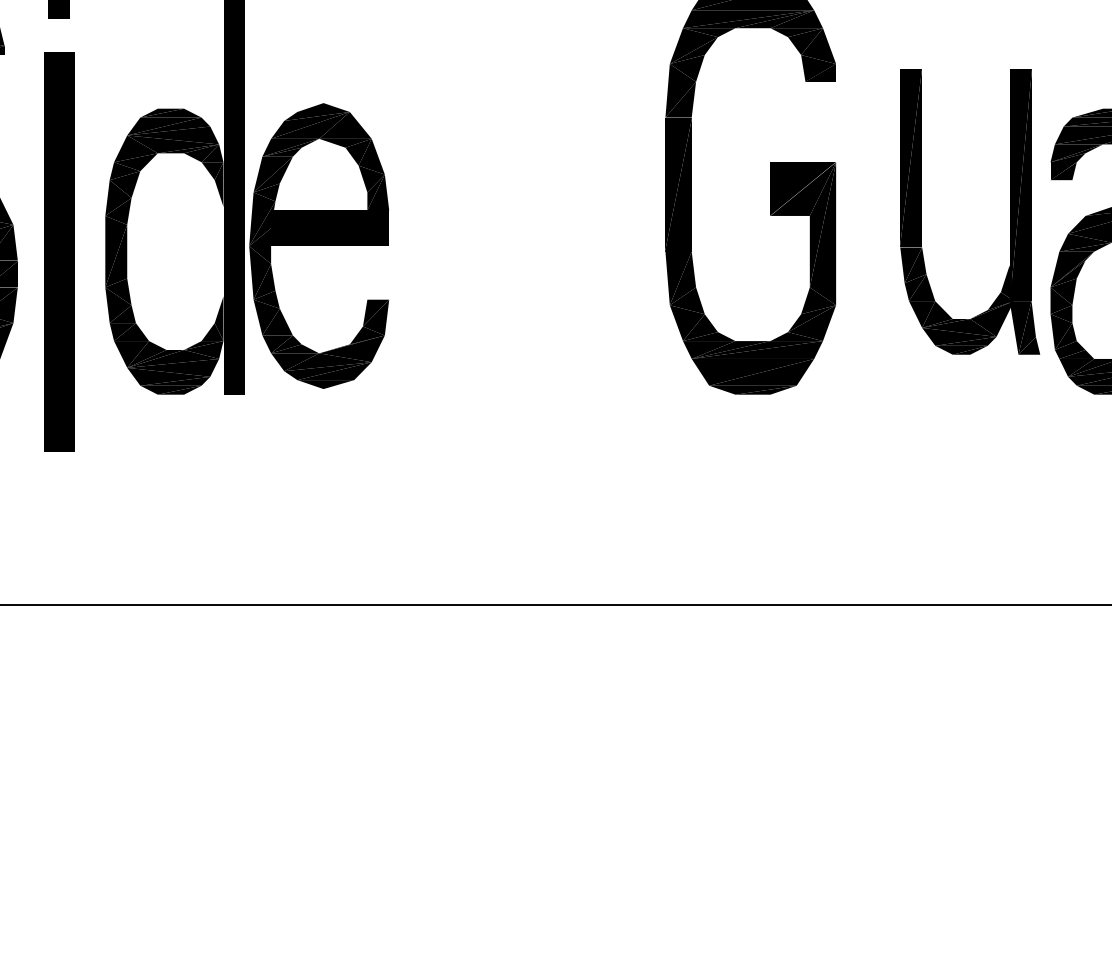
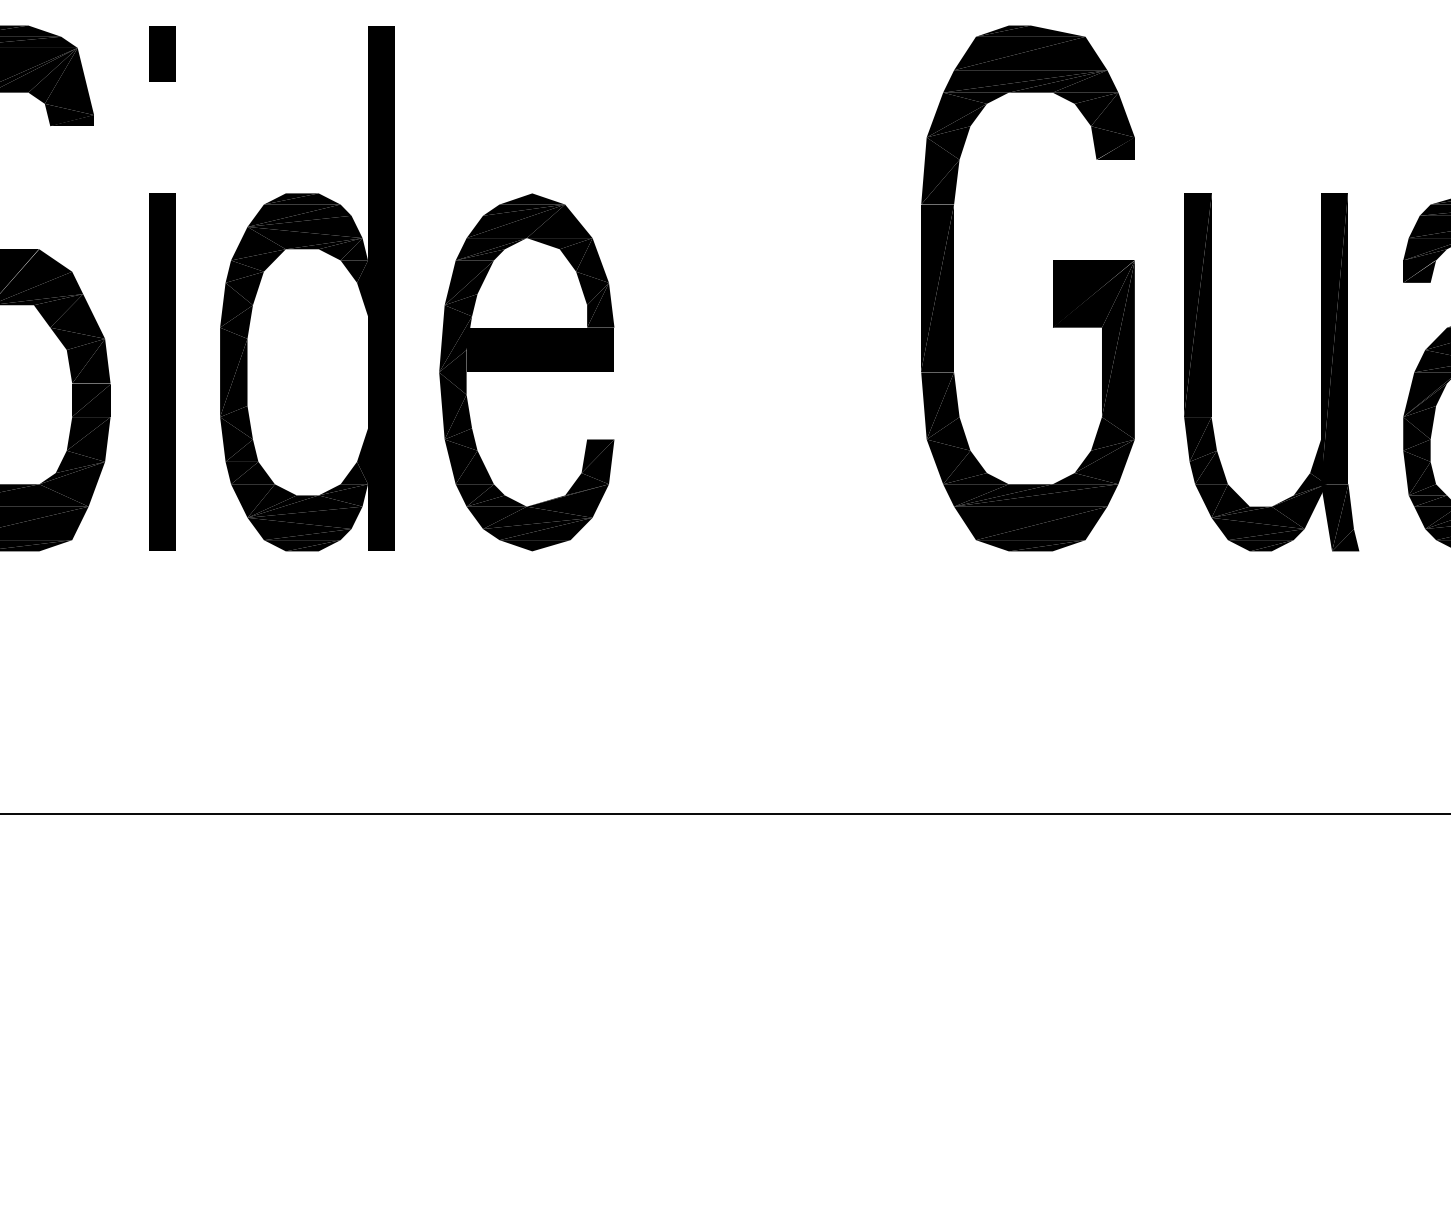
part: (1009, 211) -> (1321, 372), moved
part: (318, 246) -> (526, 372), moved
part: (59, 250) -> (162, 371), size x0.71

